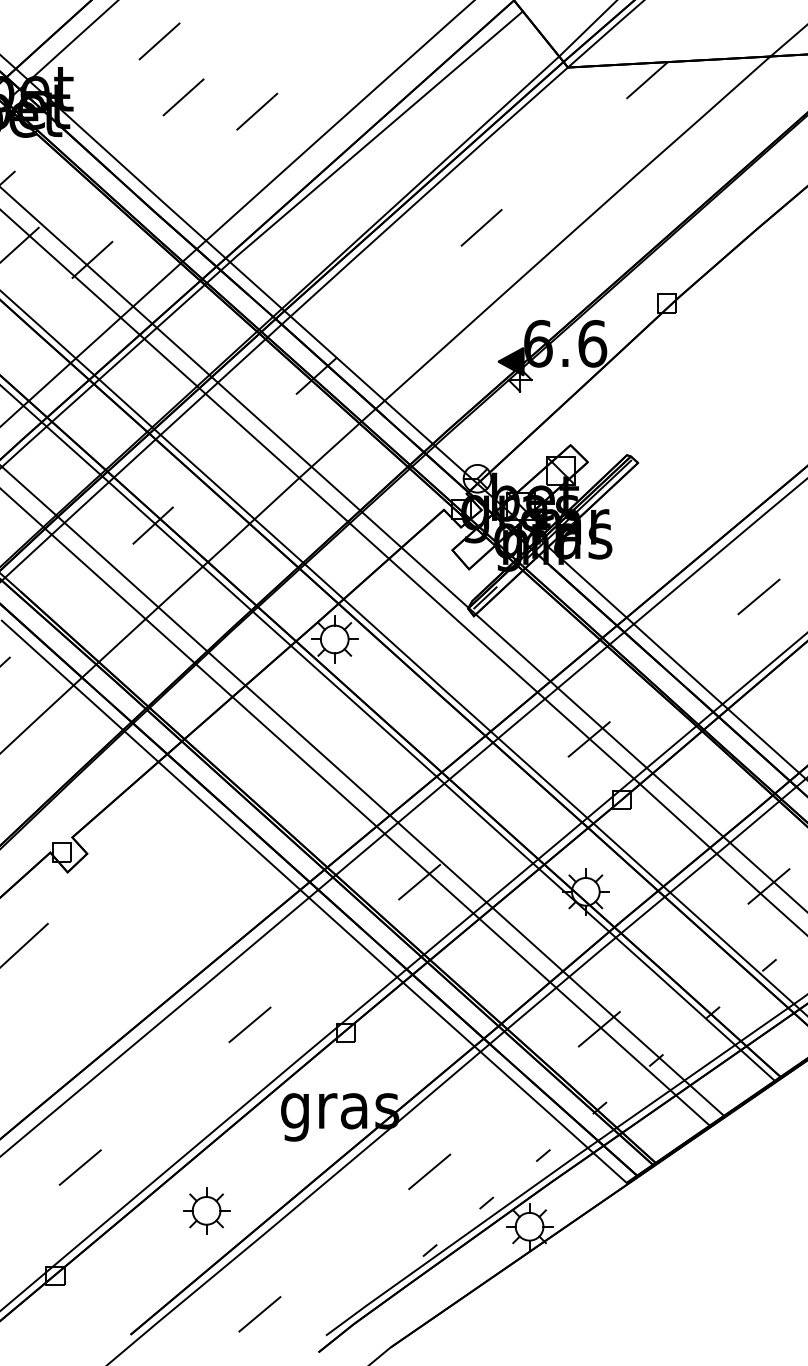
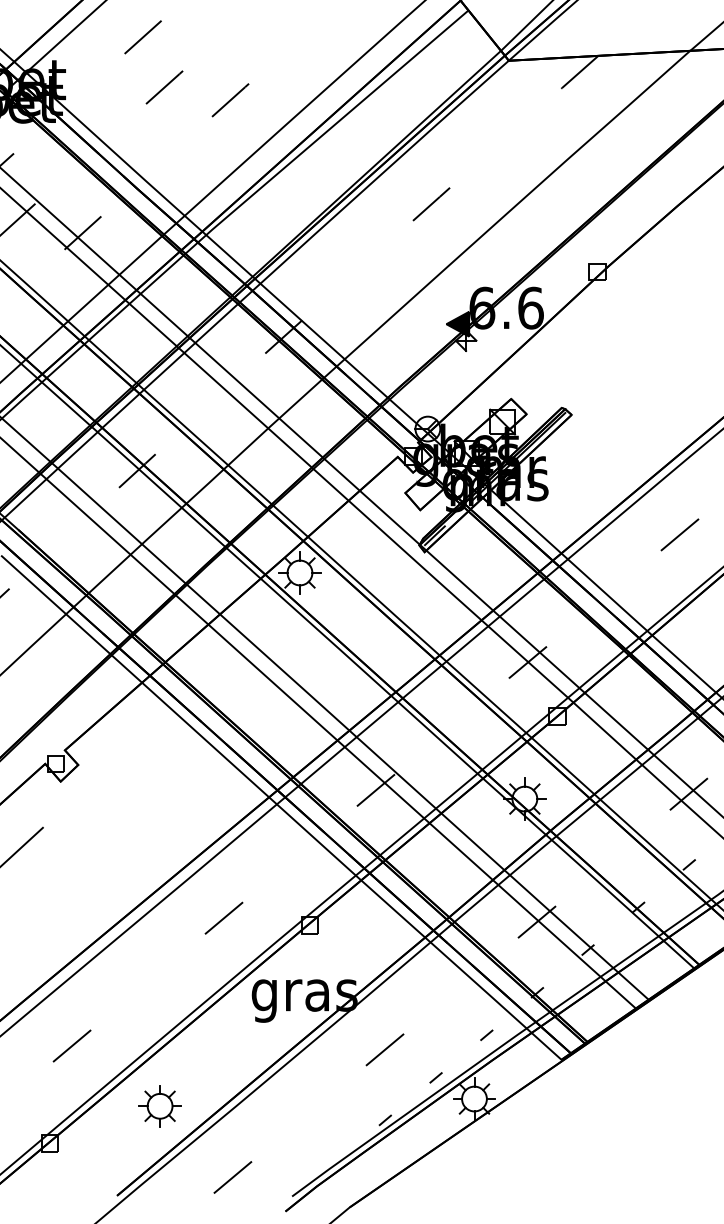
part: (206, 1210) -> (160, 1105), moved

